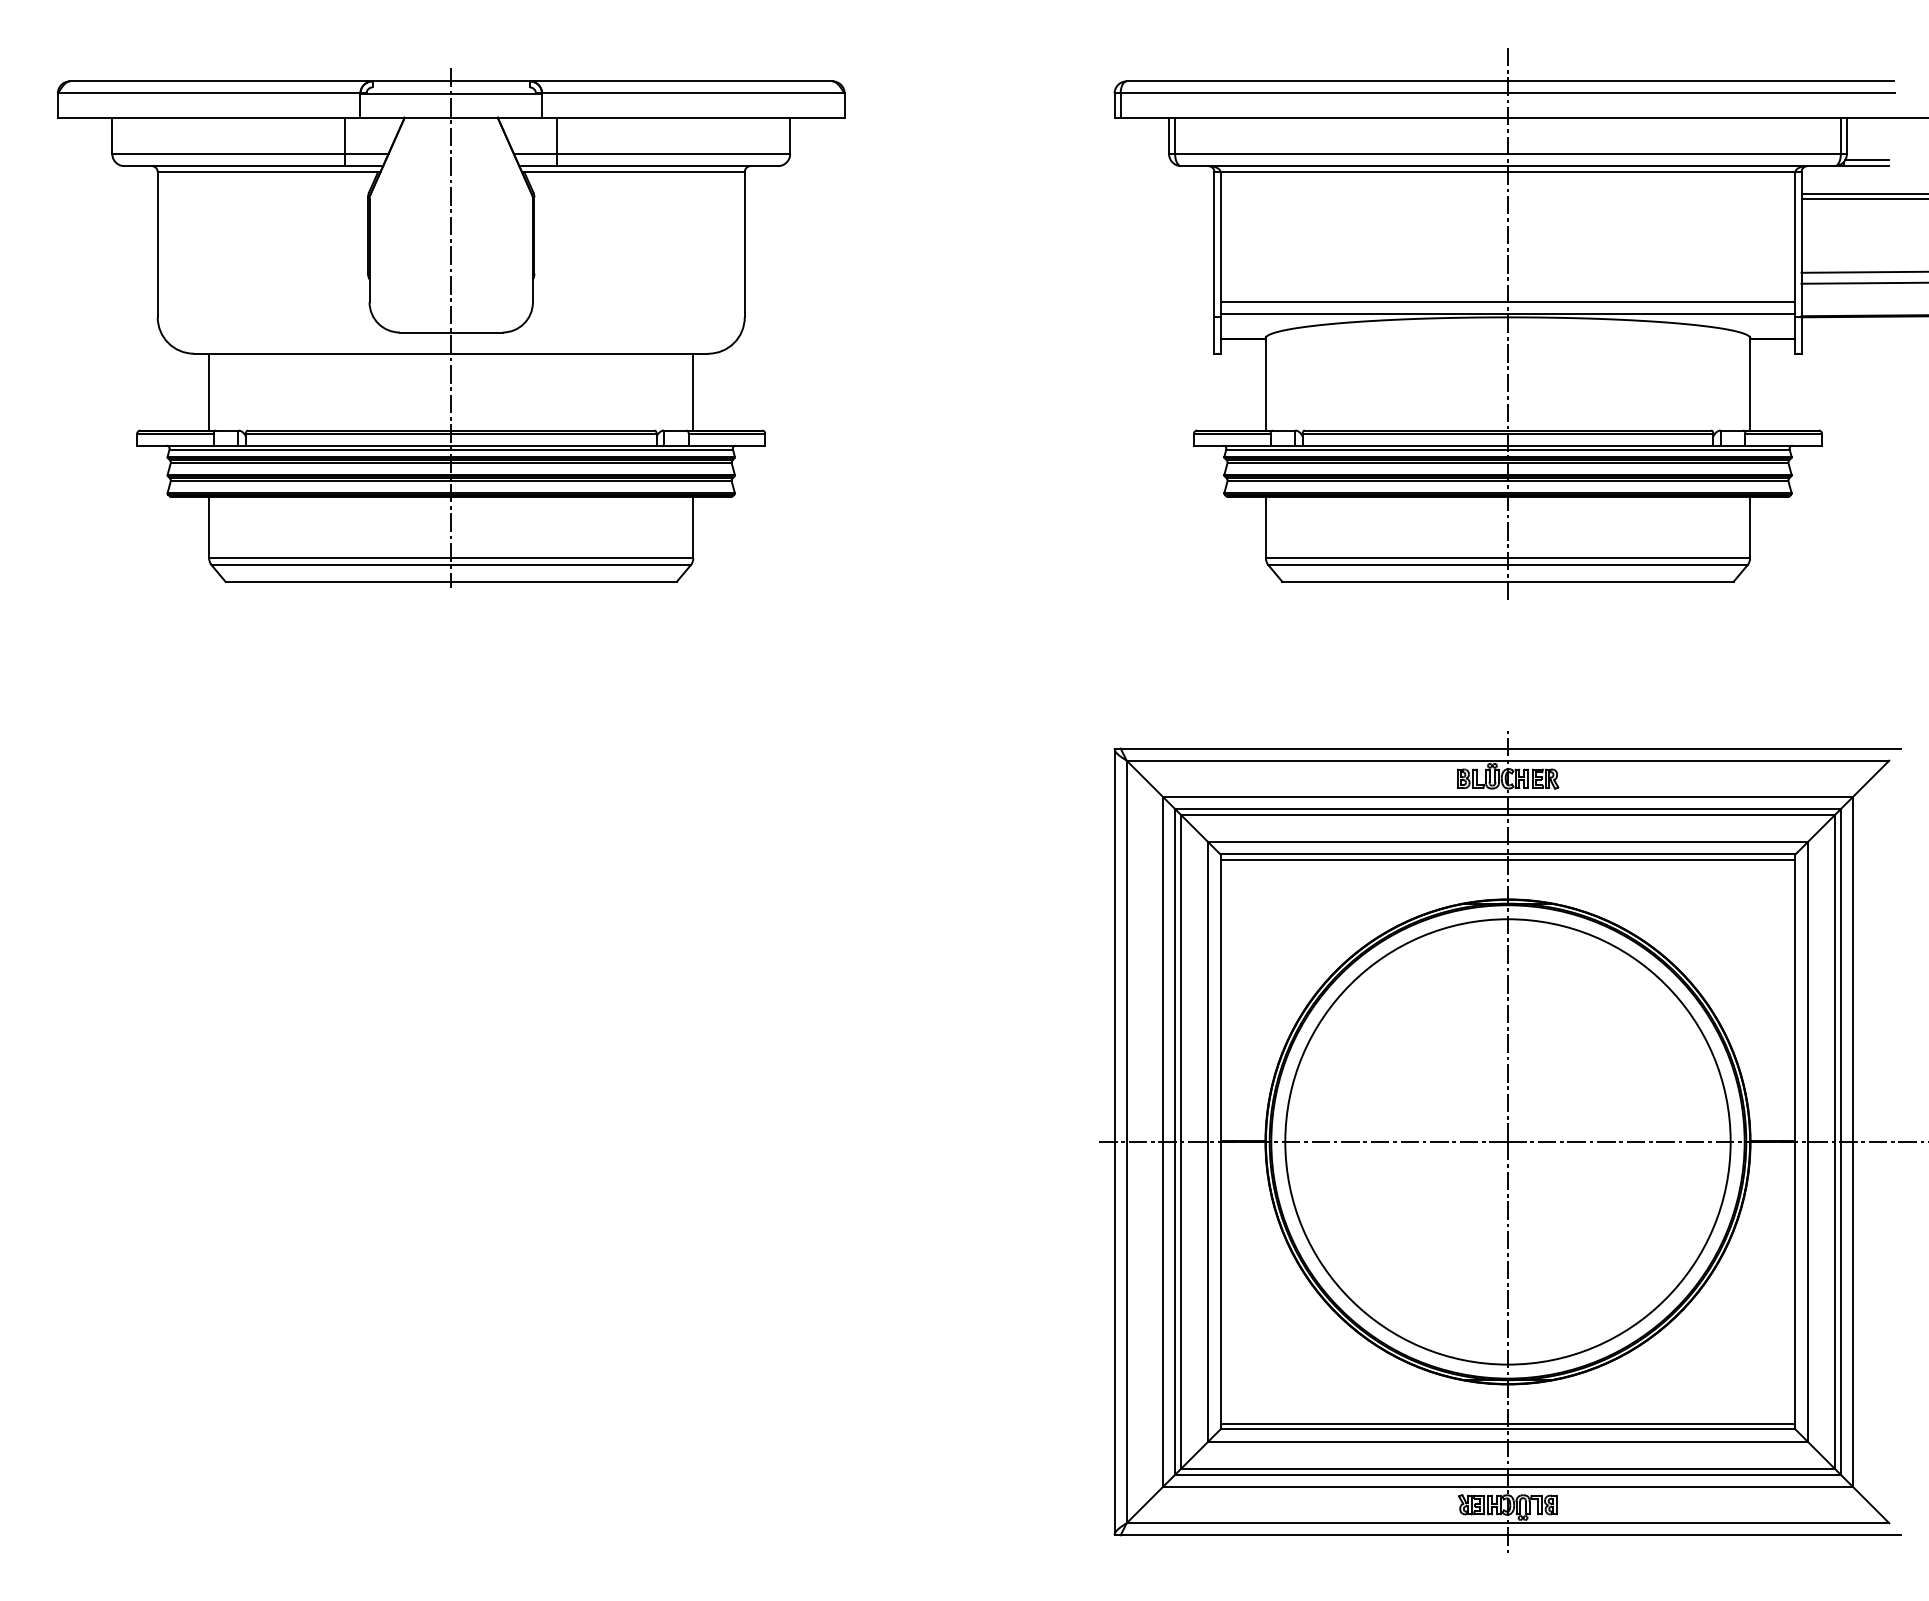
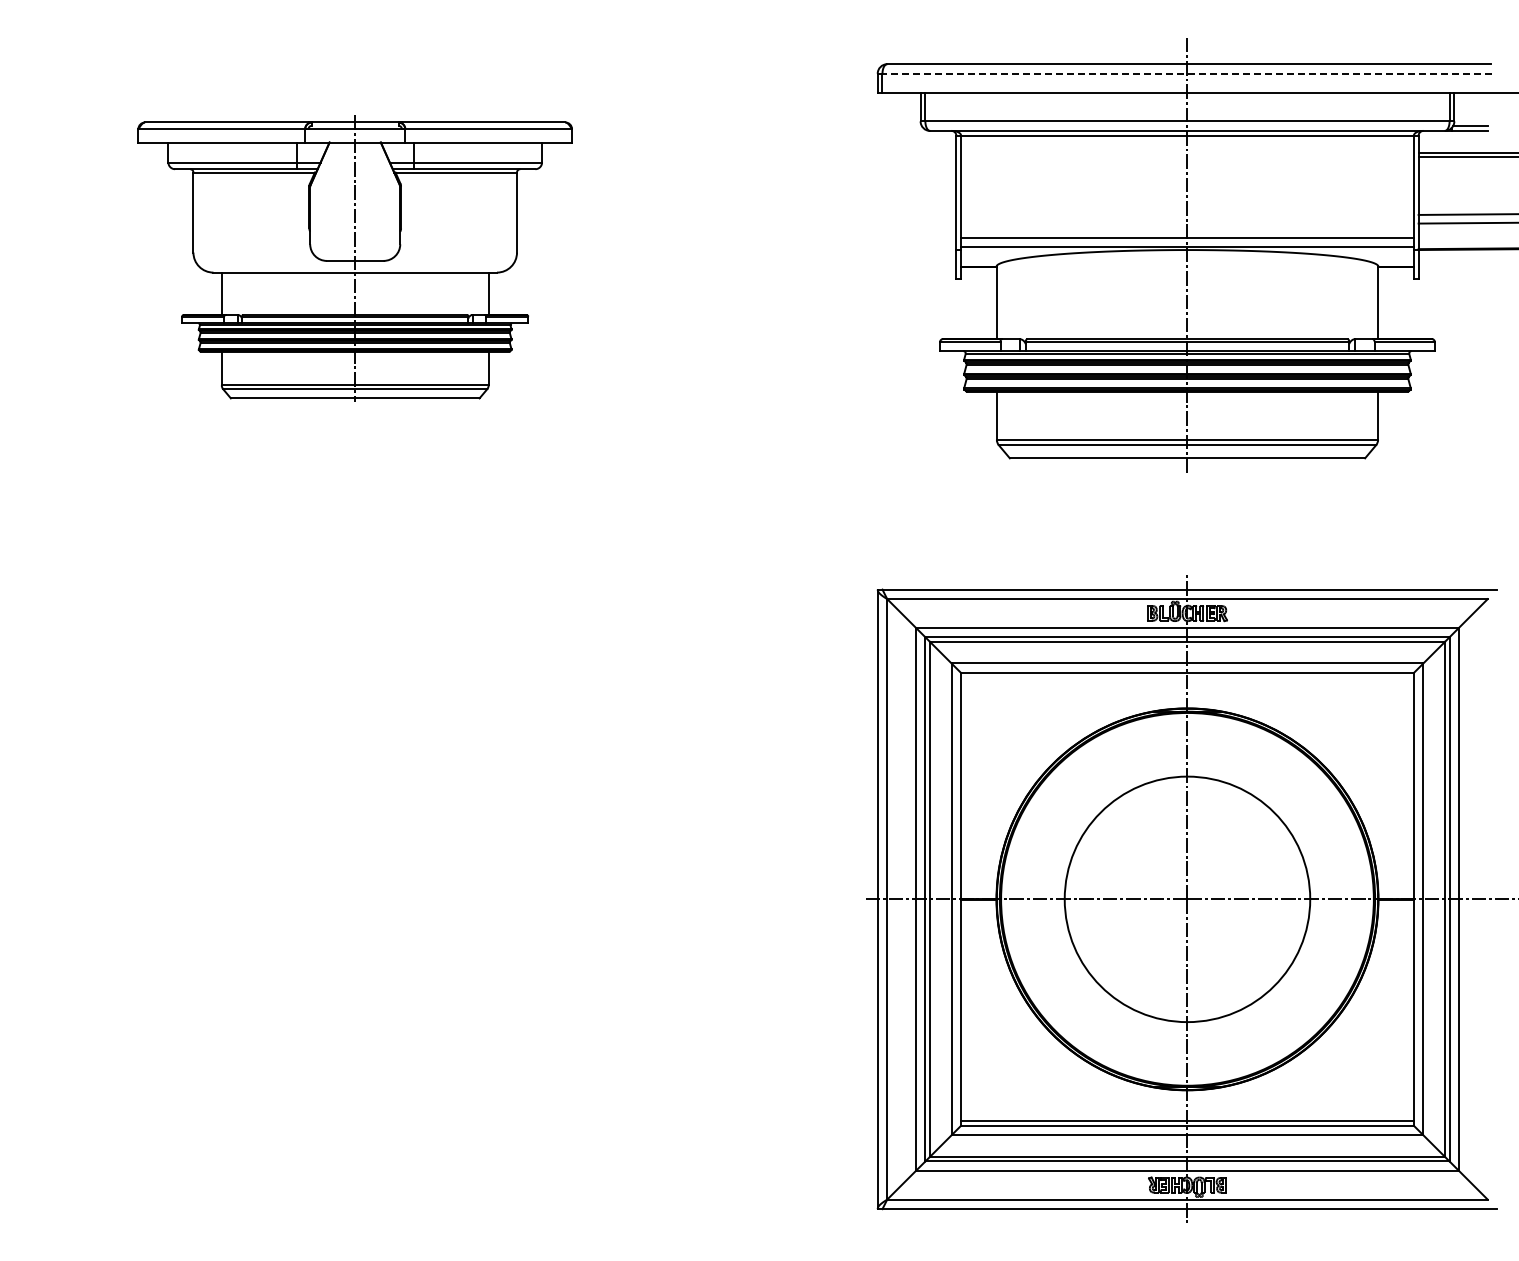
line: (1506, 93) -> (1186, 73), solid -> dashed
part: (450, 328) -> (354, 258), size x0.7
line: (1508, 860) -> (1187, 677), removed
circle: (1508, 1142) -> (1187, 899), size x0.7

